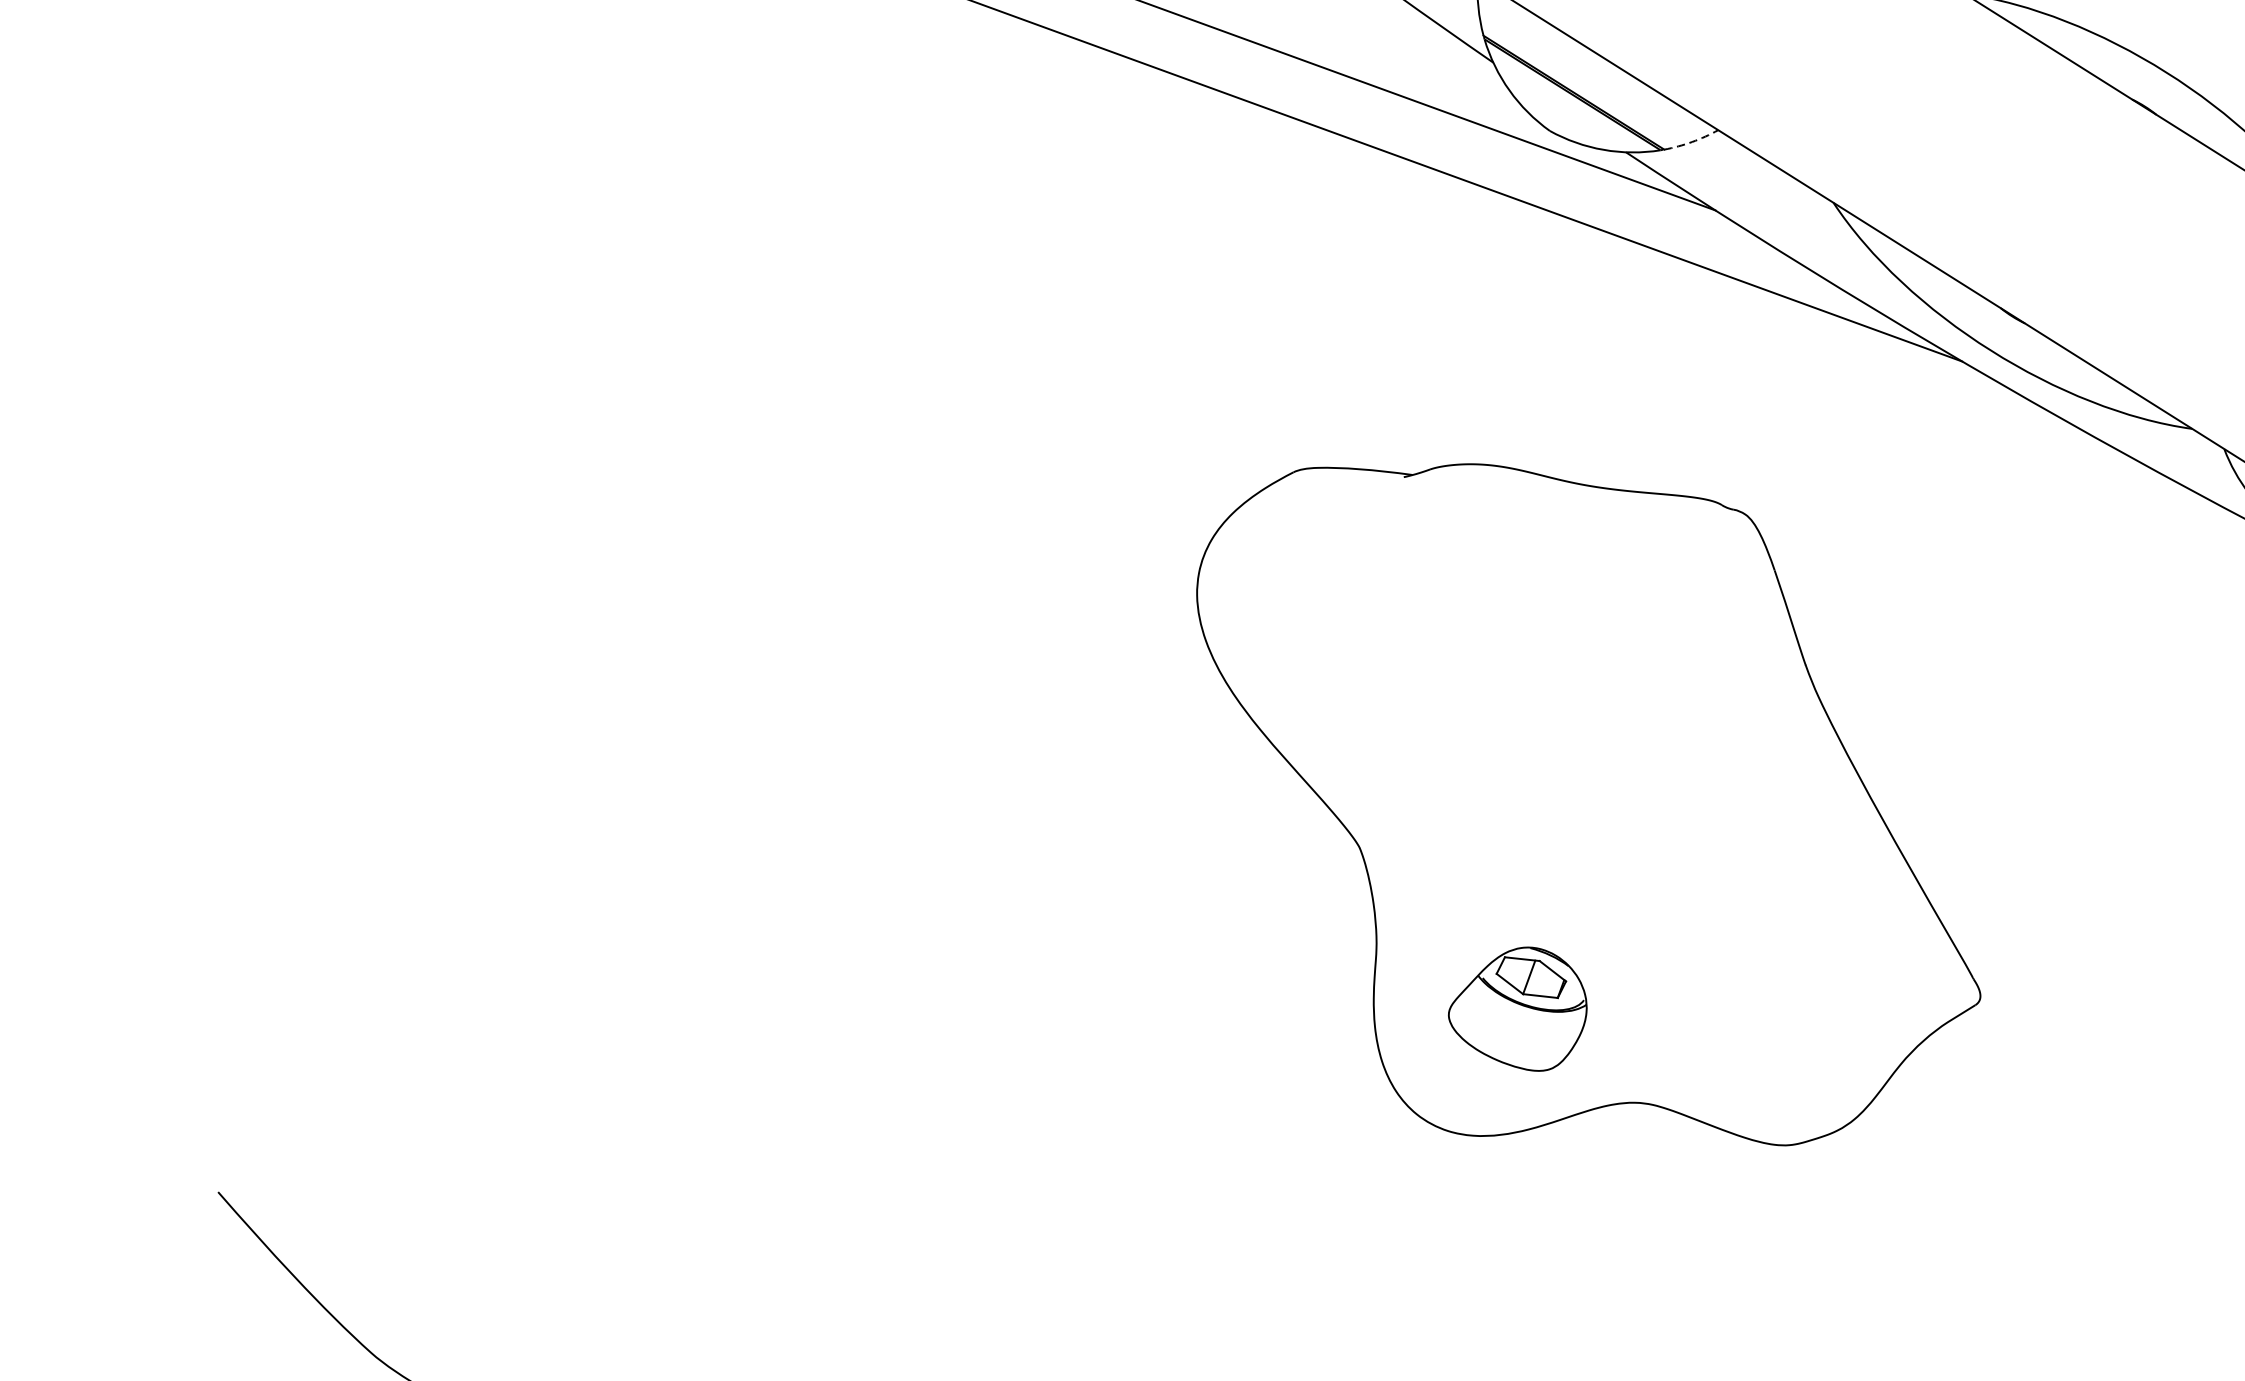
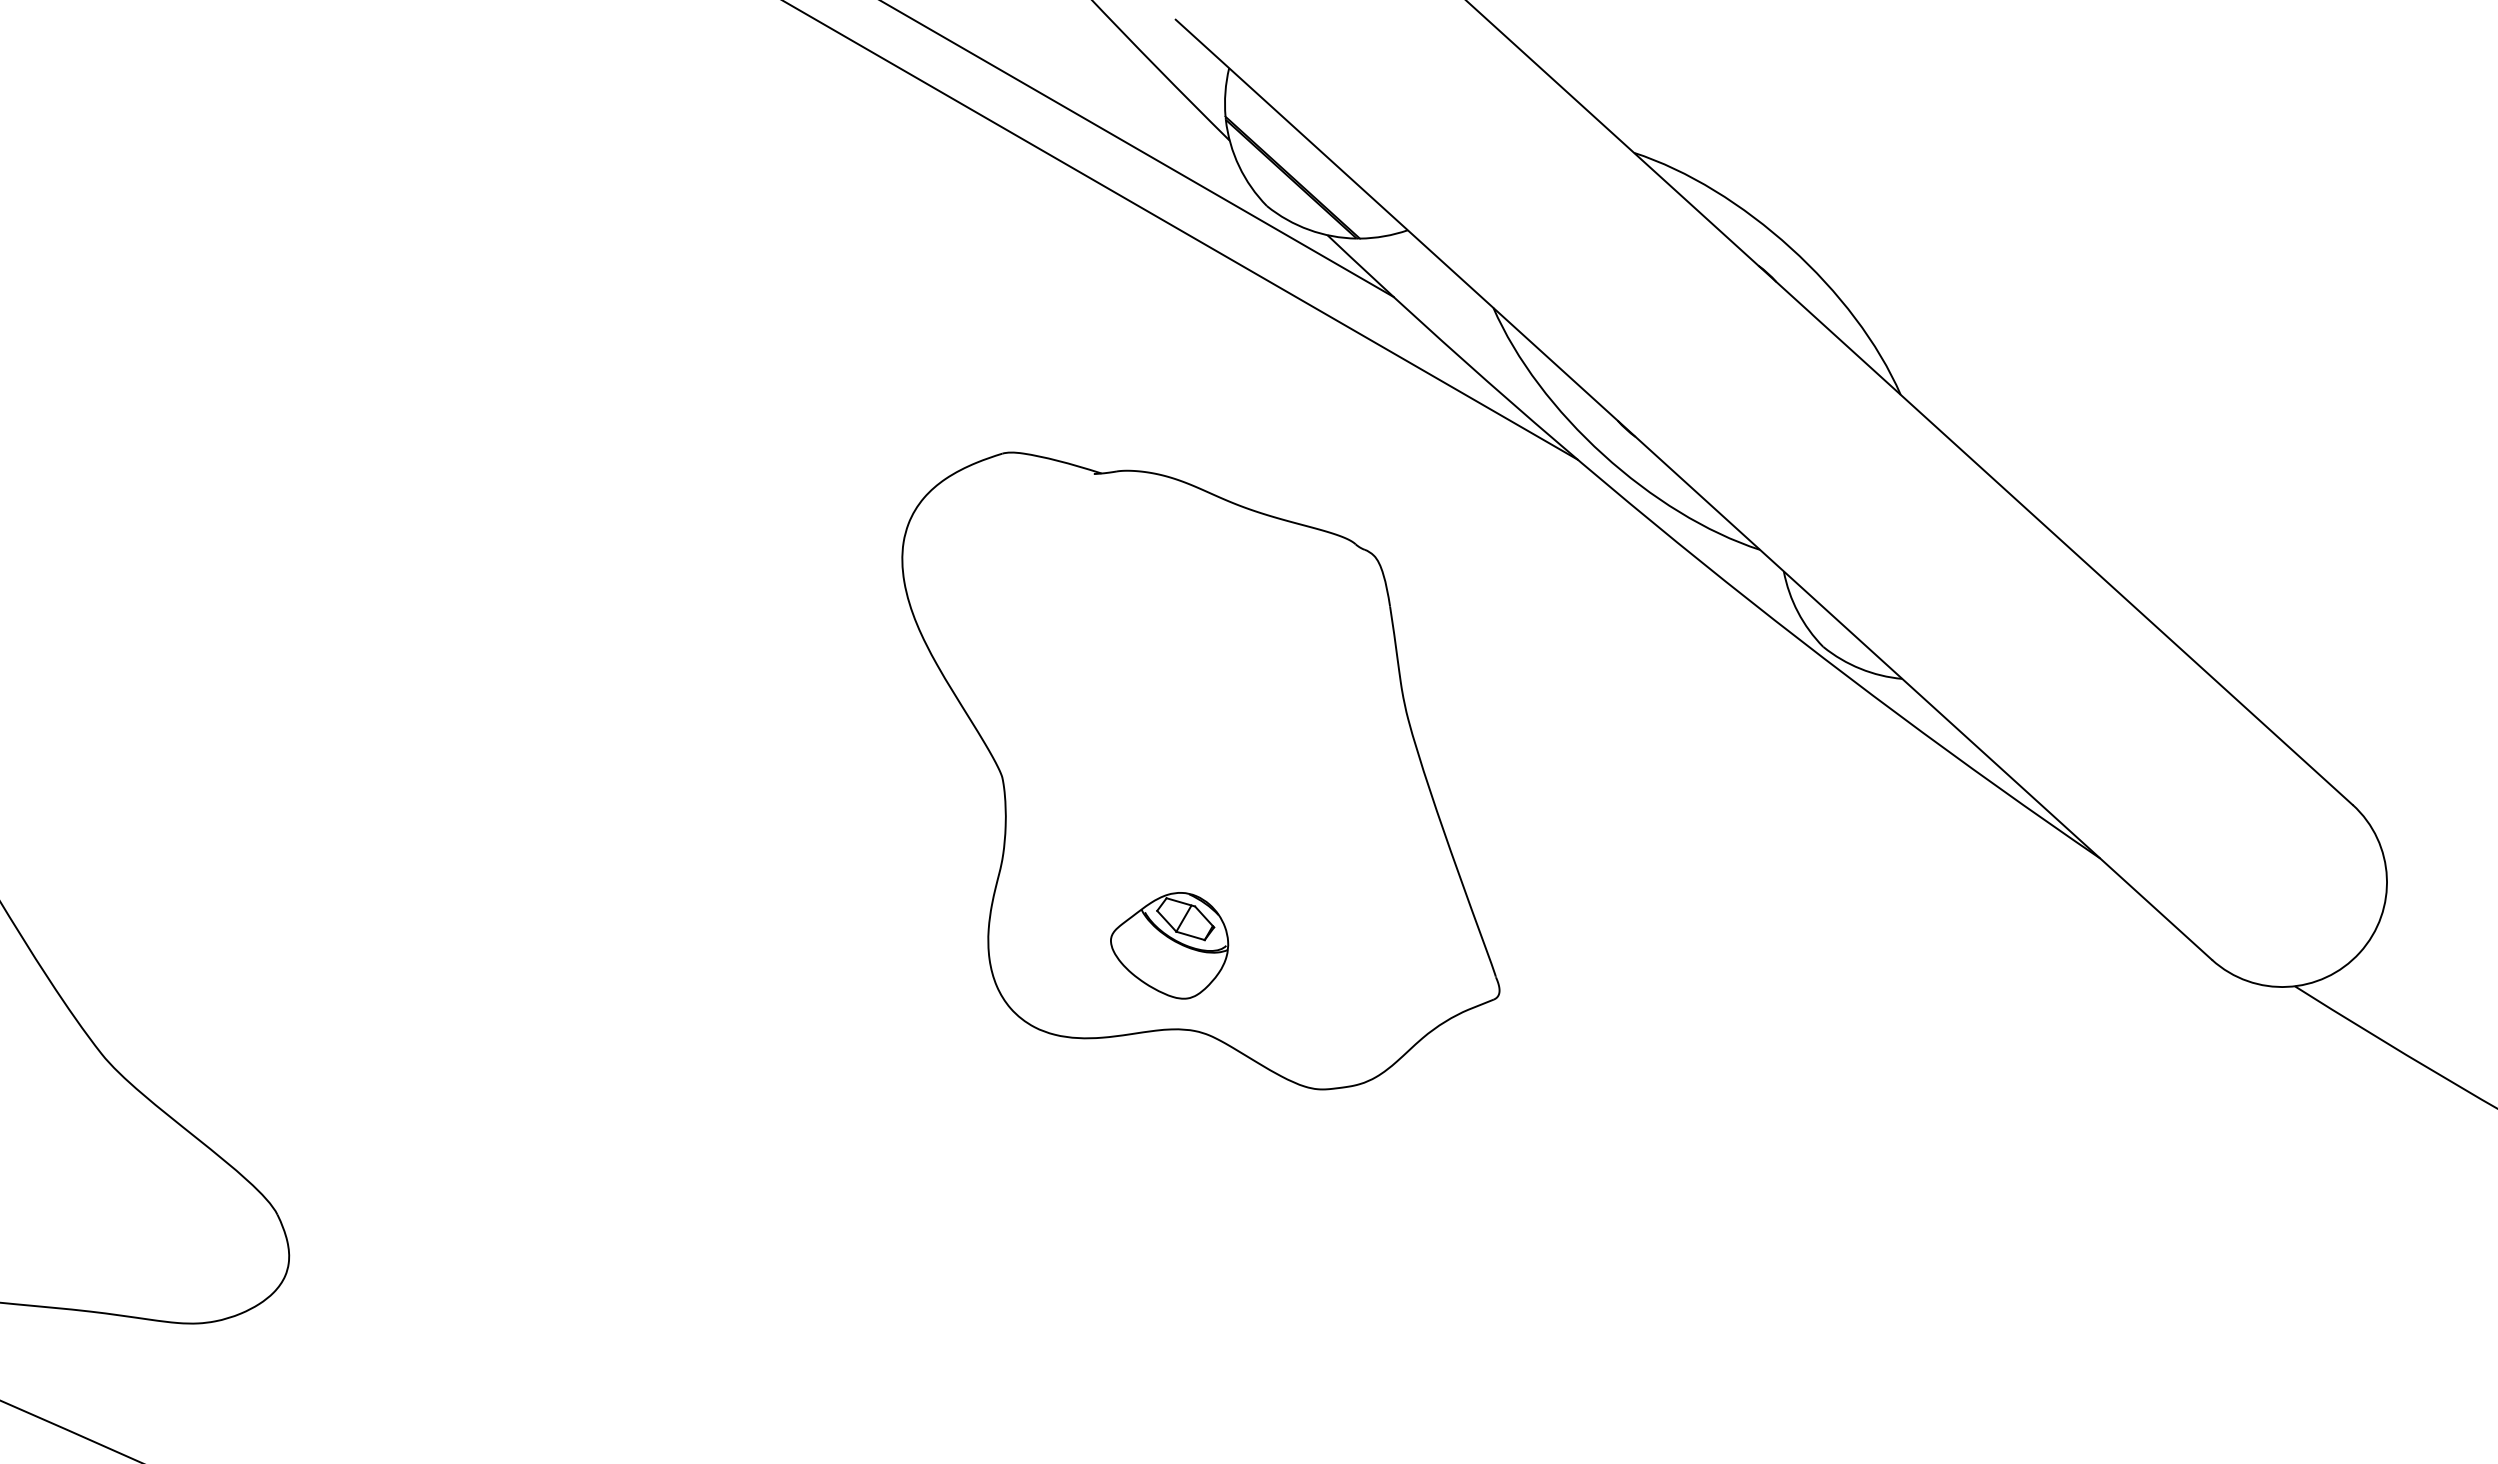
arc: (1692, 142) -> (1384, 236), dashed -> solid
part: (1517, 1011) -> (1169, 945), moved

